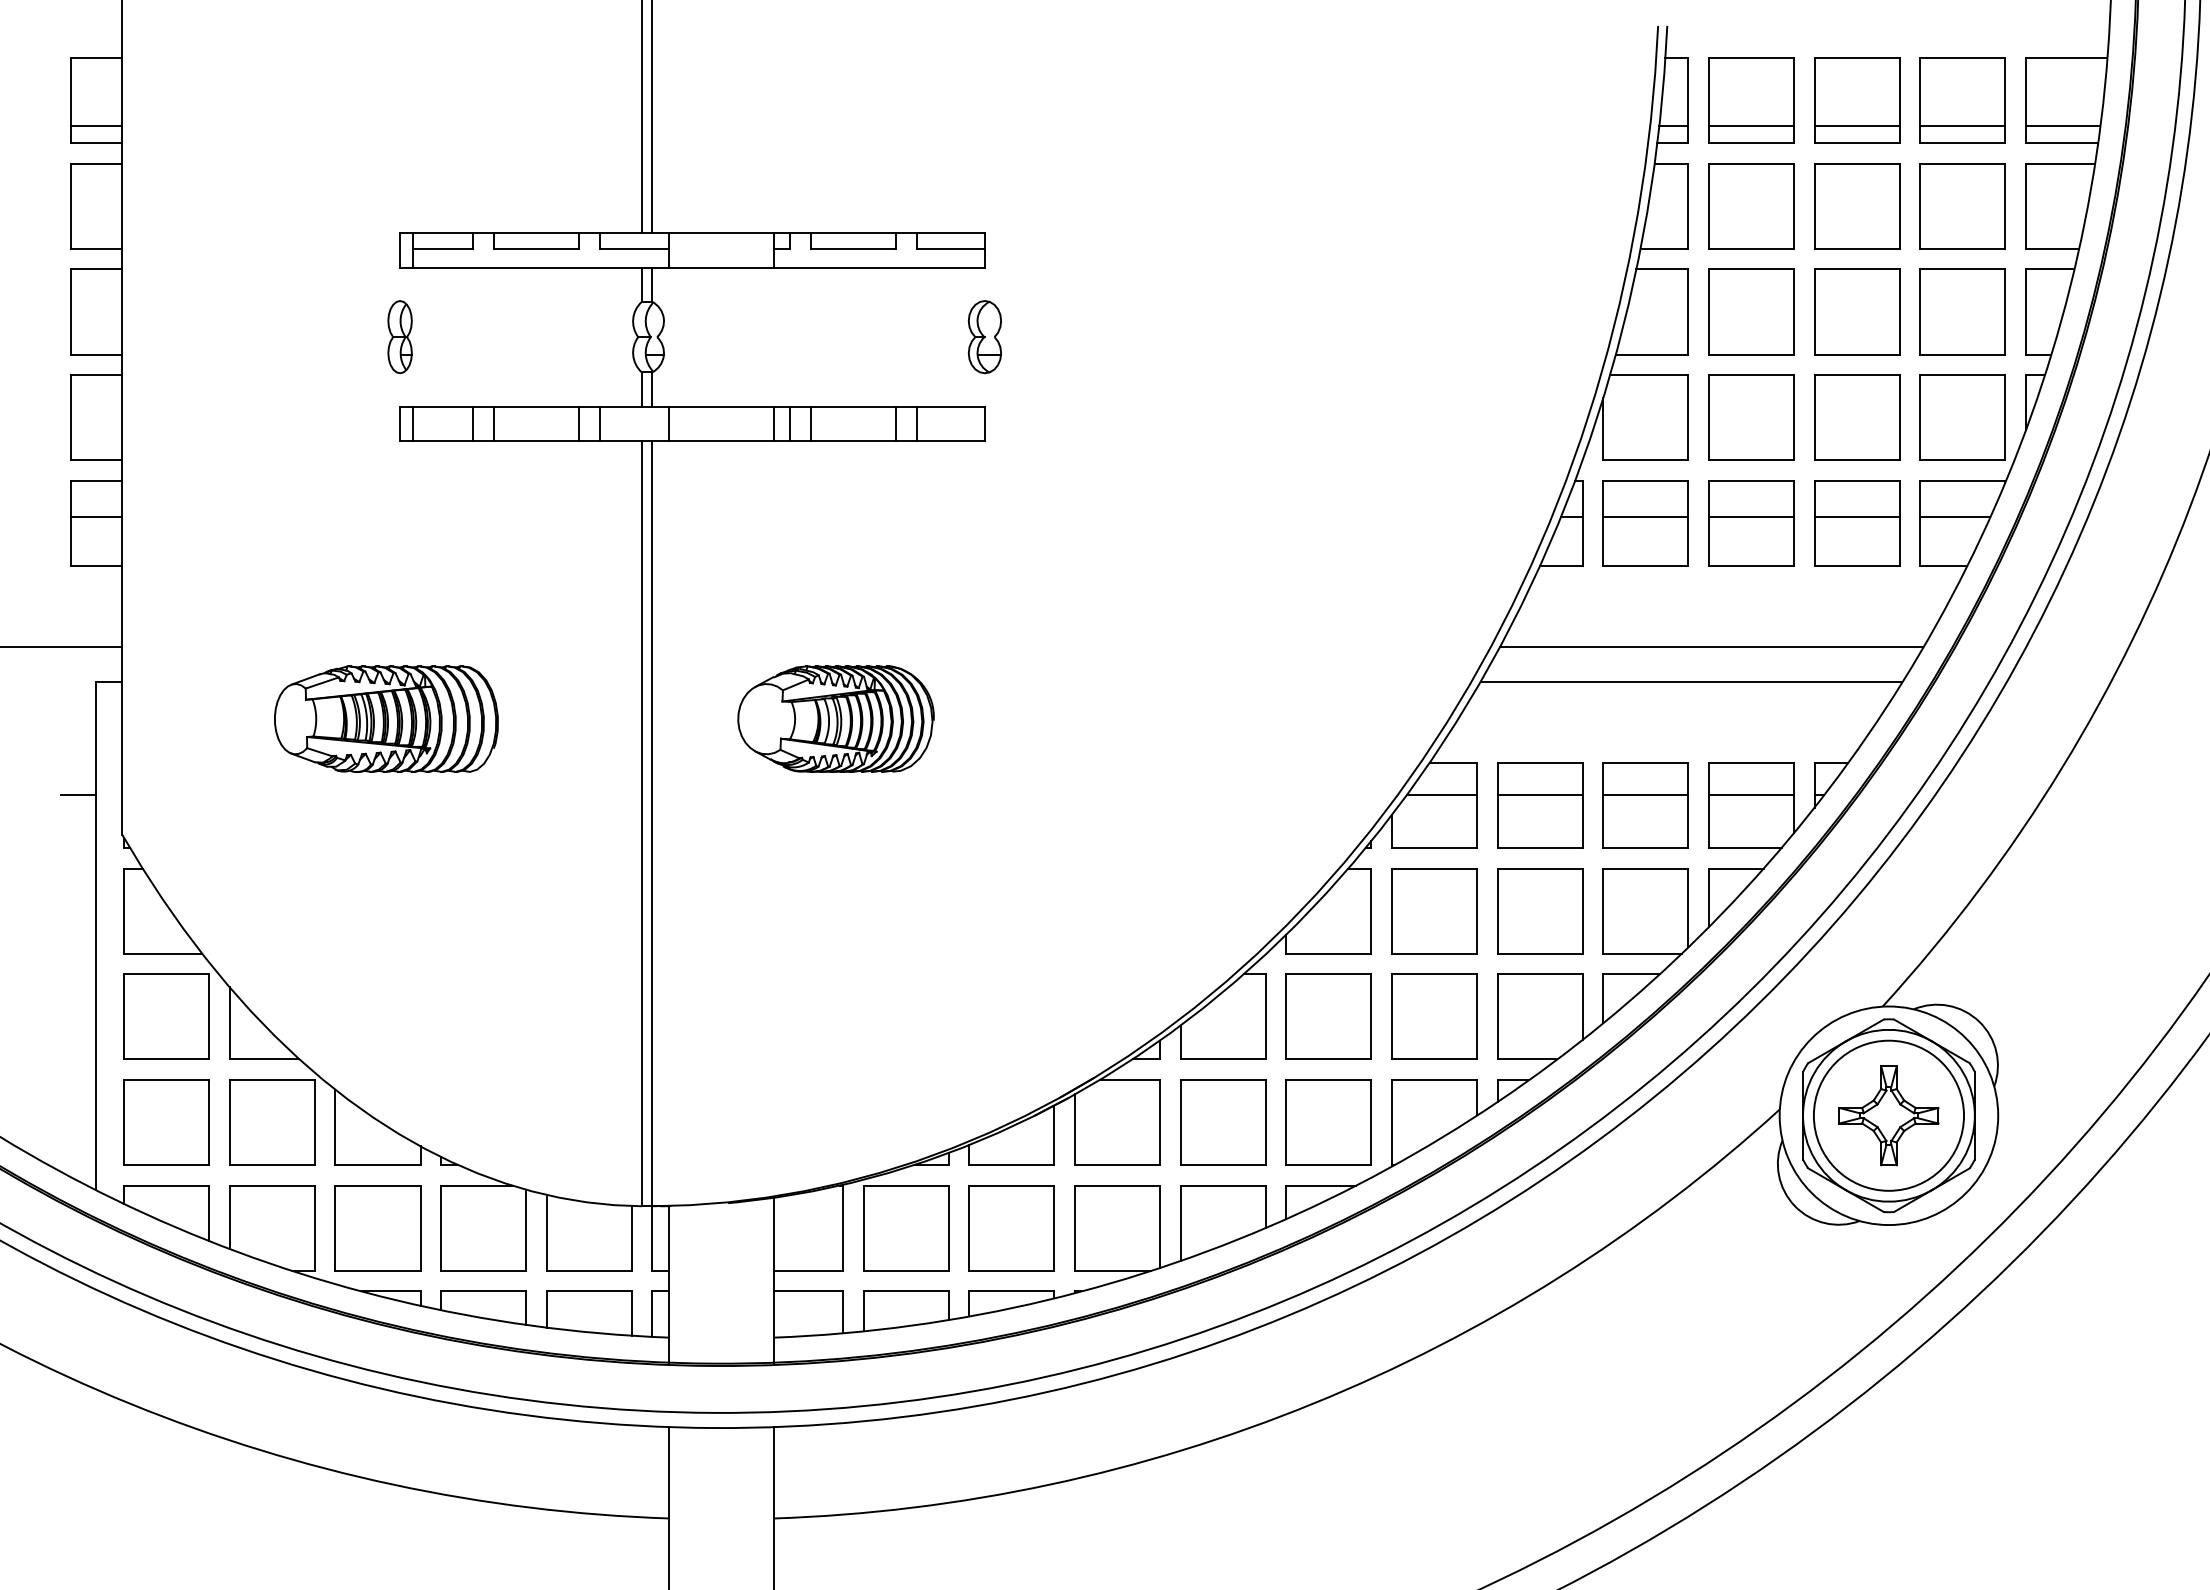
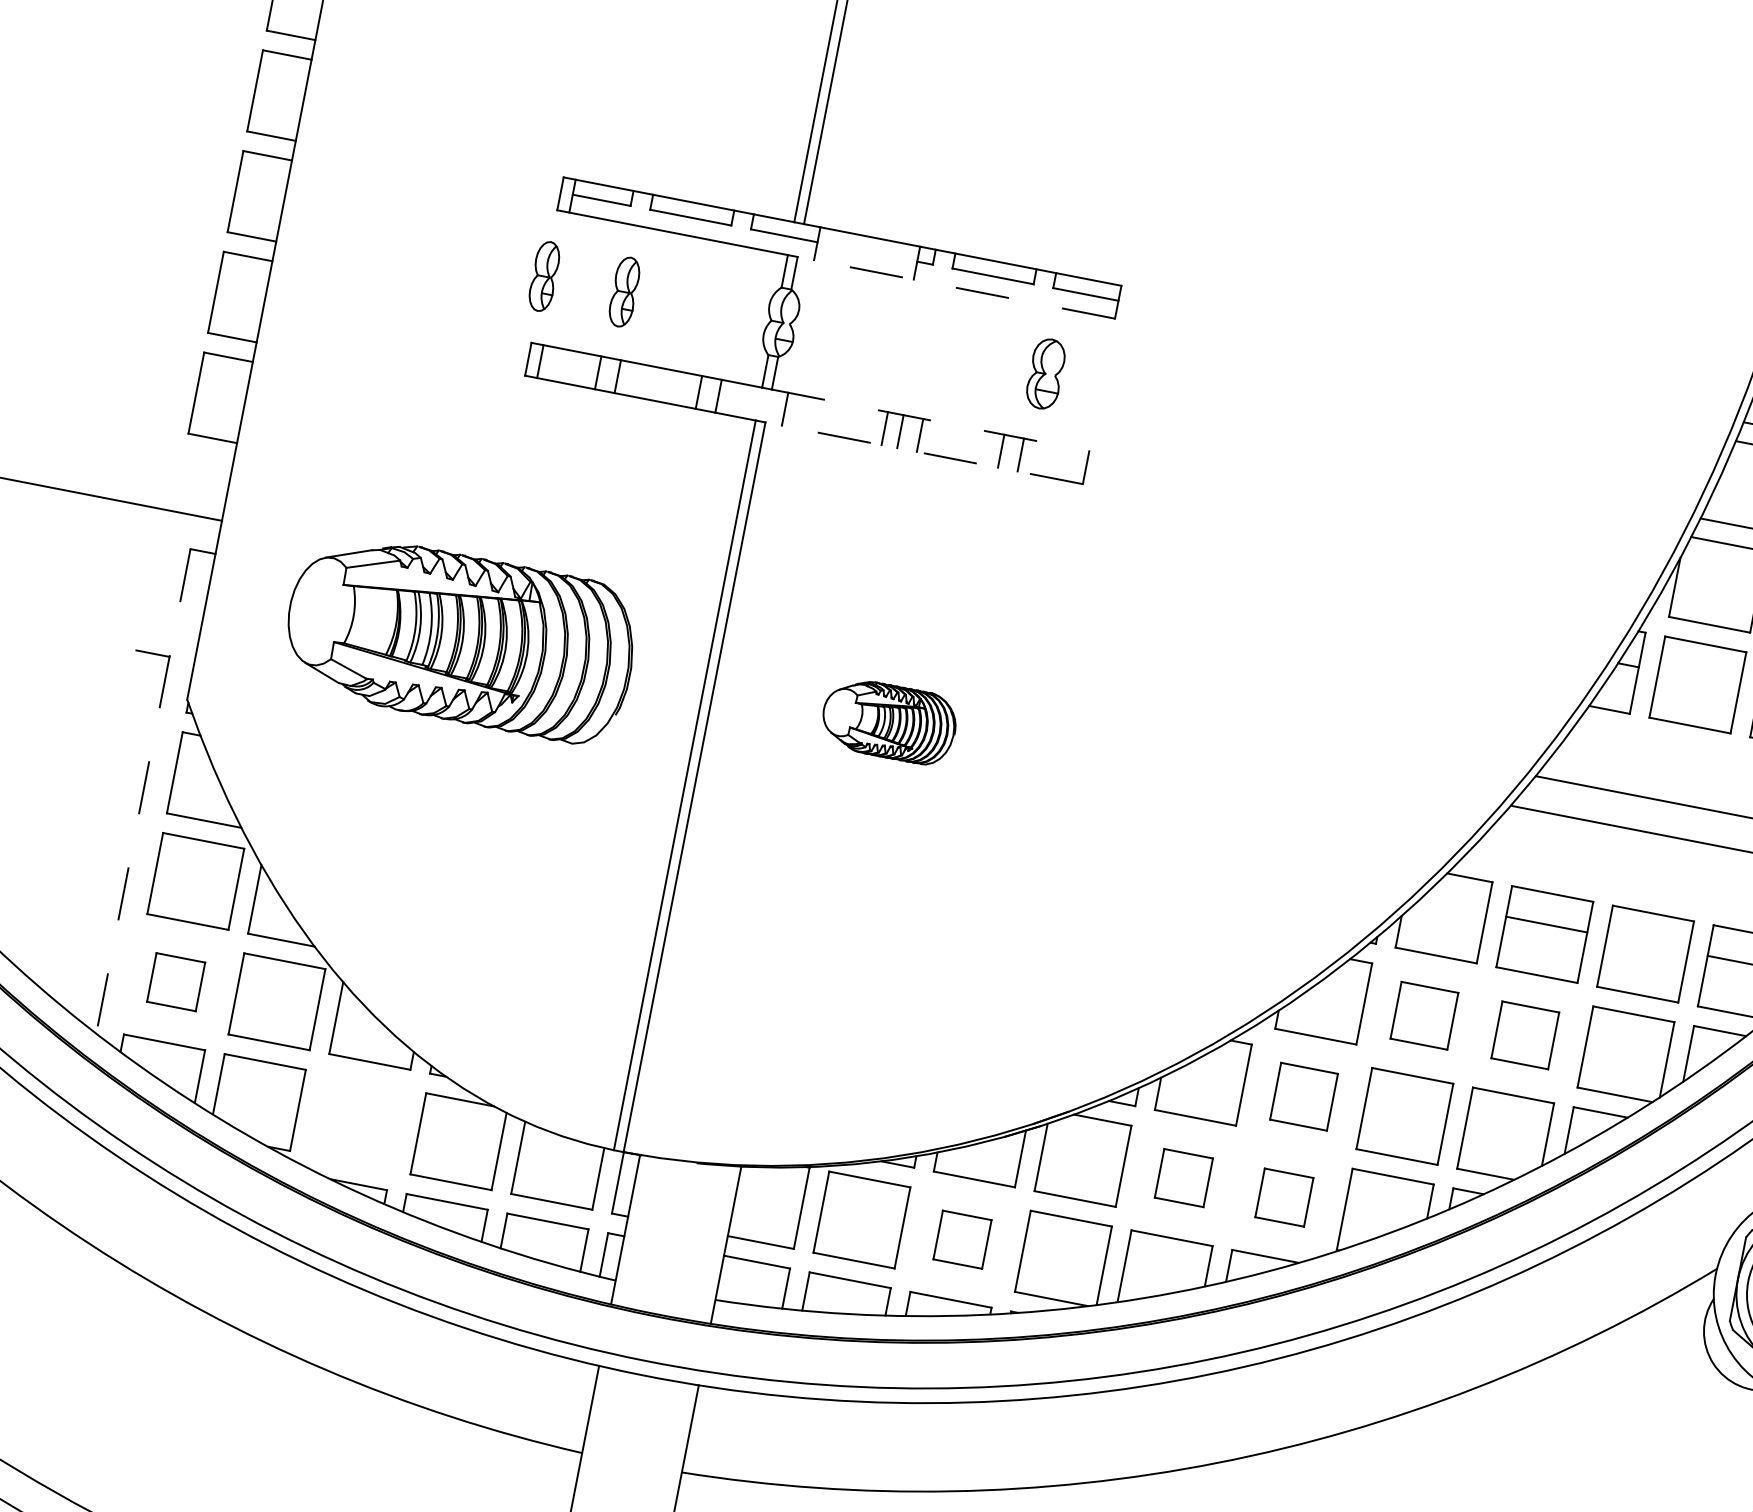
line: (96, 126) -> (293, 19), removed
line: (818, 267) -> (956, 287), solid -> dashed
part: (483, 337) -> (623, 292), added
part: (984, 337) -> (1045, 374), moved
line: (819, 406) -> (931, 420), solid -> dashed
line: (818, 441) -> (924, 453), solid -> dashed
line: (96, 517) -> (221, 392), removed
line: (1645, 517) -> (1698, 679), removed
part: (386, 718) -> (460, 637), size x1.6
part: (835, 718) -> (888, 720), size x0.7
line: (1441, 795) -> (1452, 906), removed
line: (1645, 795) -> (1647, 944), removed
part: (1434, 911) -> (1424, 1016), size x0.7
part: (1540, 911) -> (1525, 1035), size x0.7
line: (96, 935) -> (143, 790), solid -> dashed
part: (1328, 1016) -> (1303, 1096), size x0.7
part: (166, 1122) -> (176, 982), size x0.6
part: (1223, 1122) -> (1184, 1178), size x0.6
part: (1328, 1122) -> (1284, 1197), size x0.6
part: (377, 1228) -> (357, 1122), removed
part: (1011, 1228) -> (962, 1239), size x0.6

